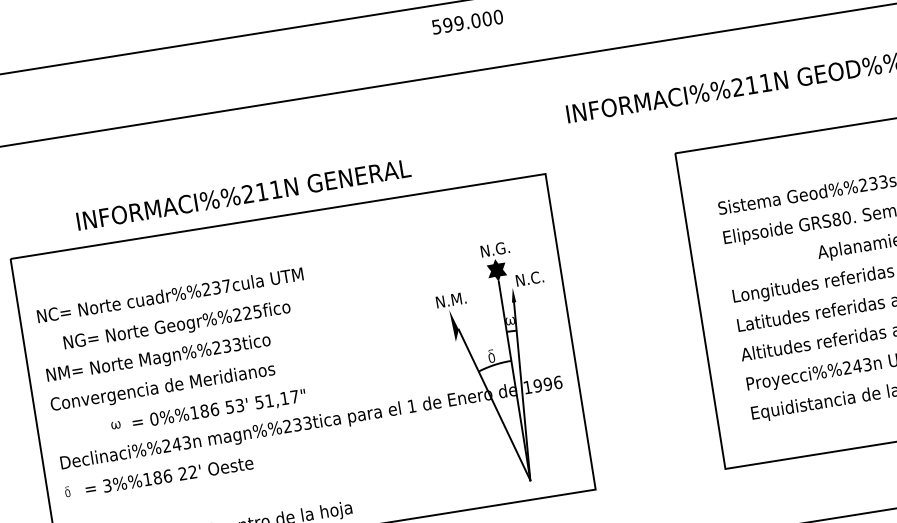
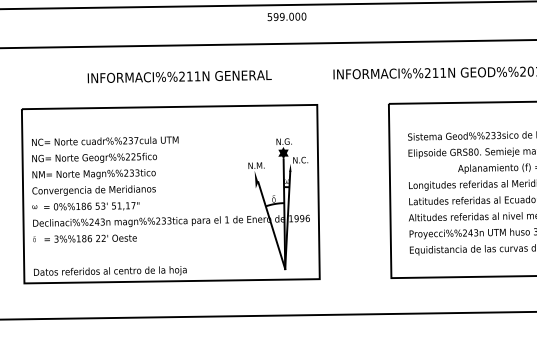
text: (243, 194) -> (179, 76), moved
text: (176, 324) -> (94, 157), moved
text: (207, 410) -> (85, 206), moved

